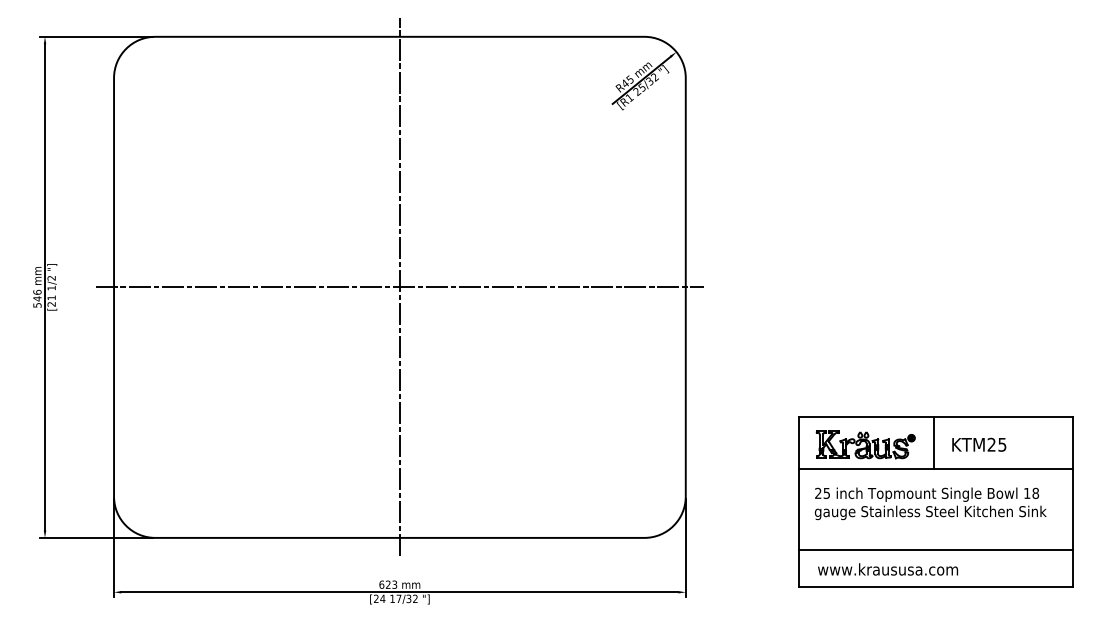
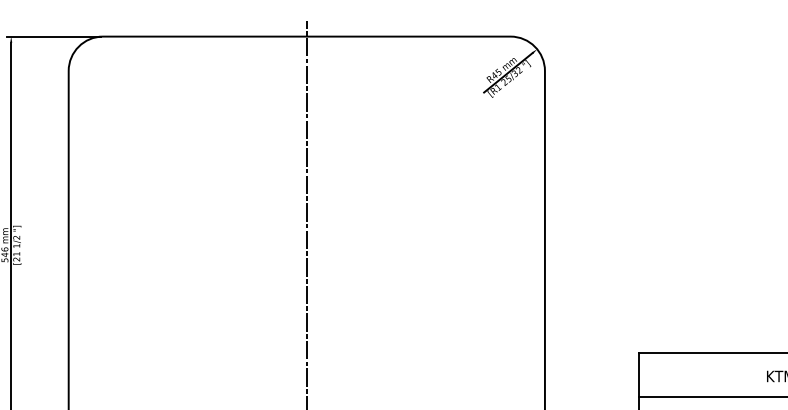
line: (399, 287) -> (306, 245), removed
line: (934, 442) -> (752, 374), removed
part: (865, 444) -> (694, 376), removed

